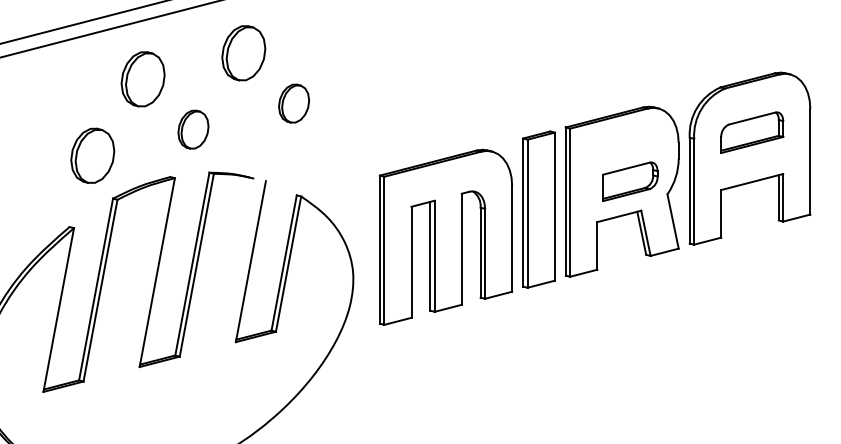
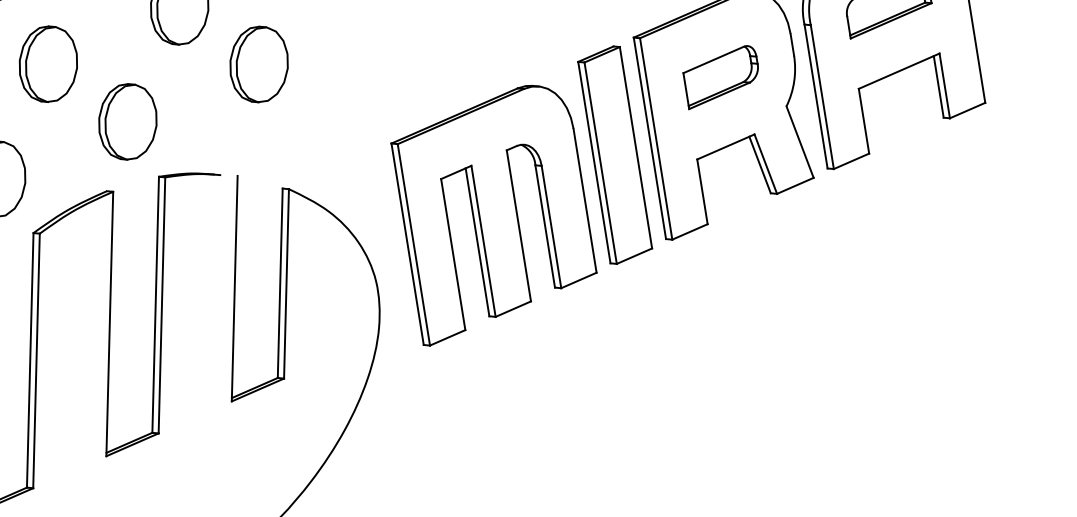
part: (293, 103) -> (258, 64), size x1.43
part: (193, 129) -> (127, 121), size x1.43
part: (630, 181) -> (721, 76), moved

